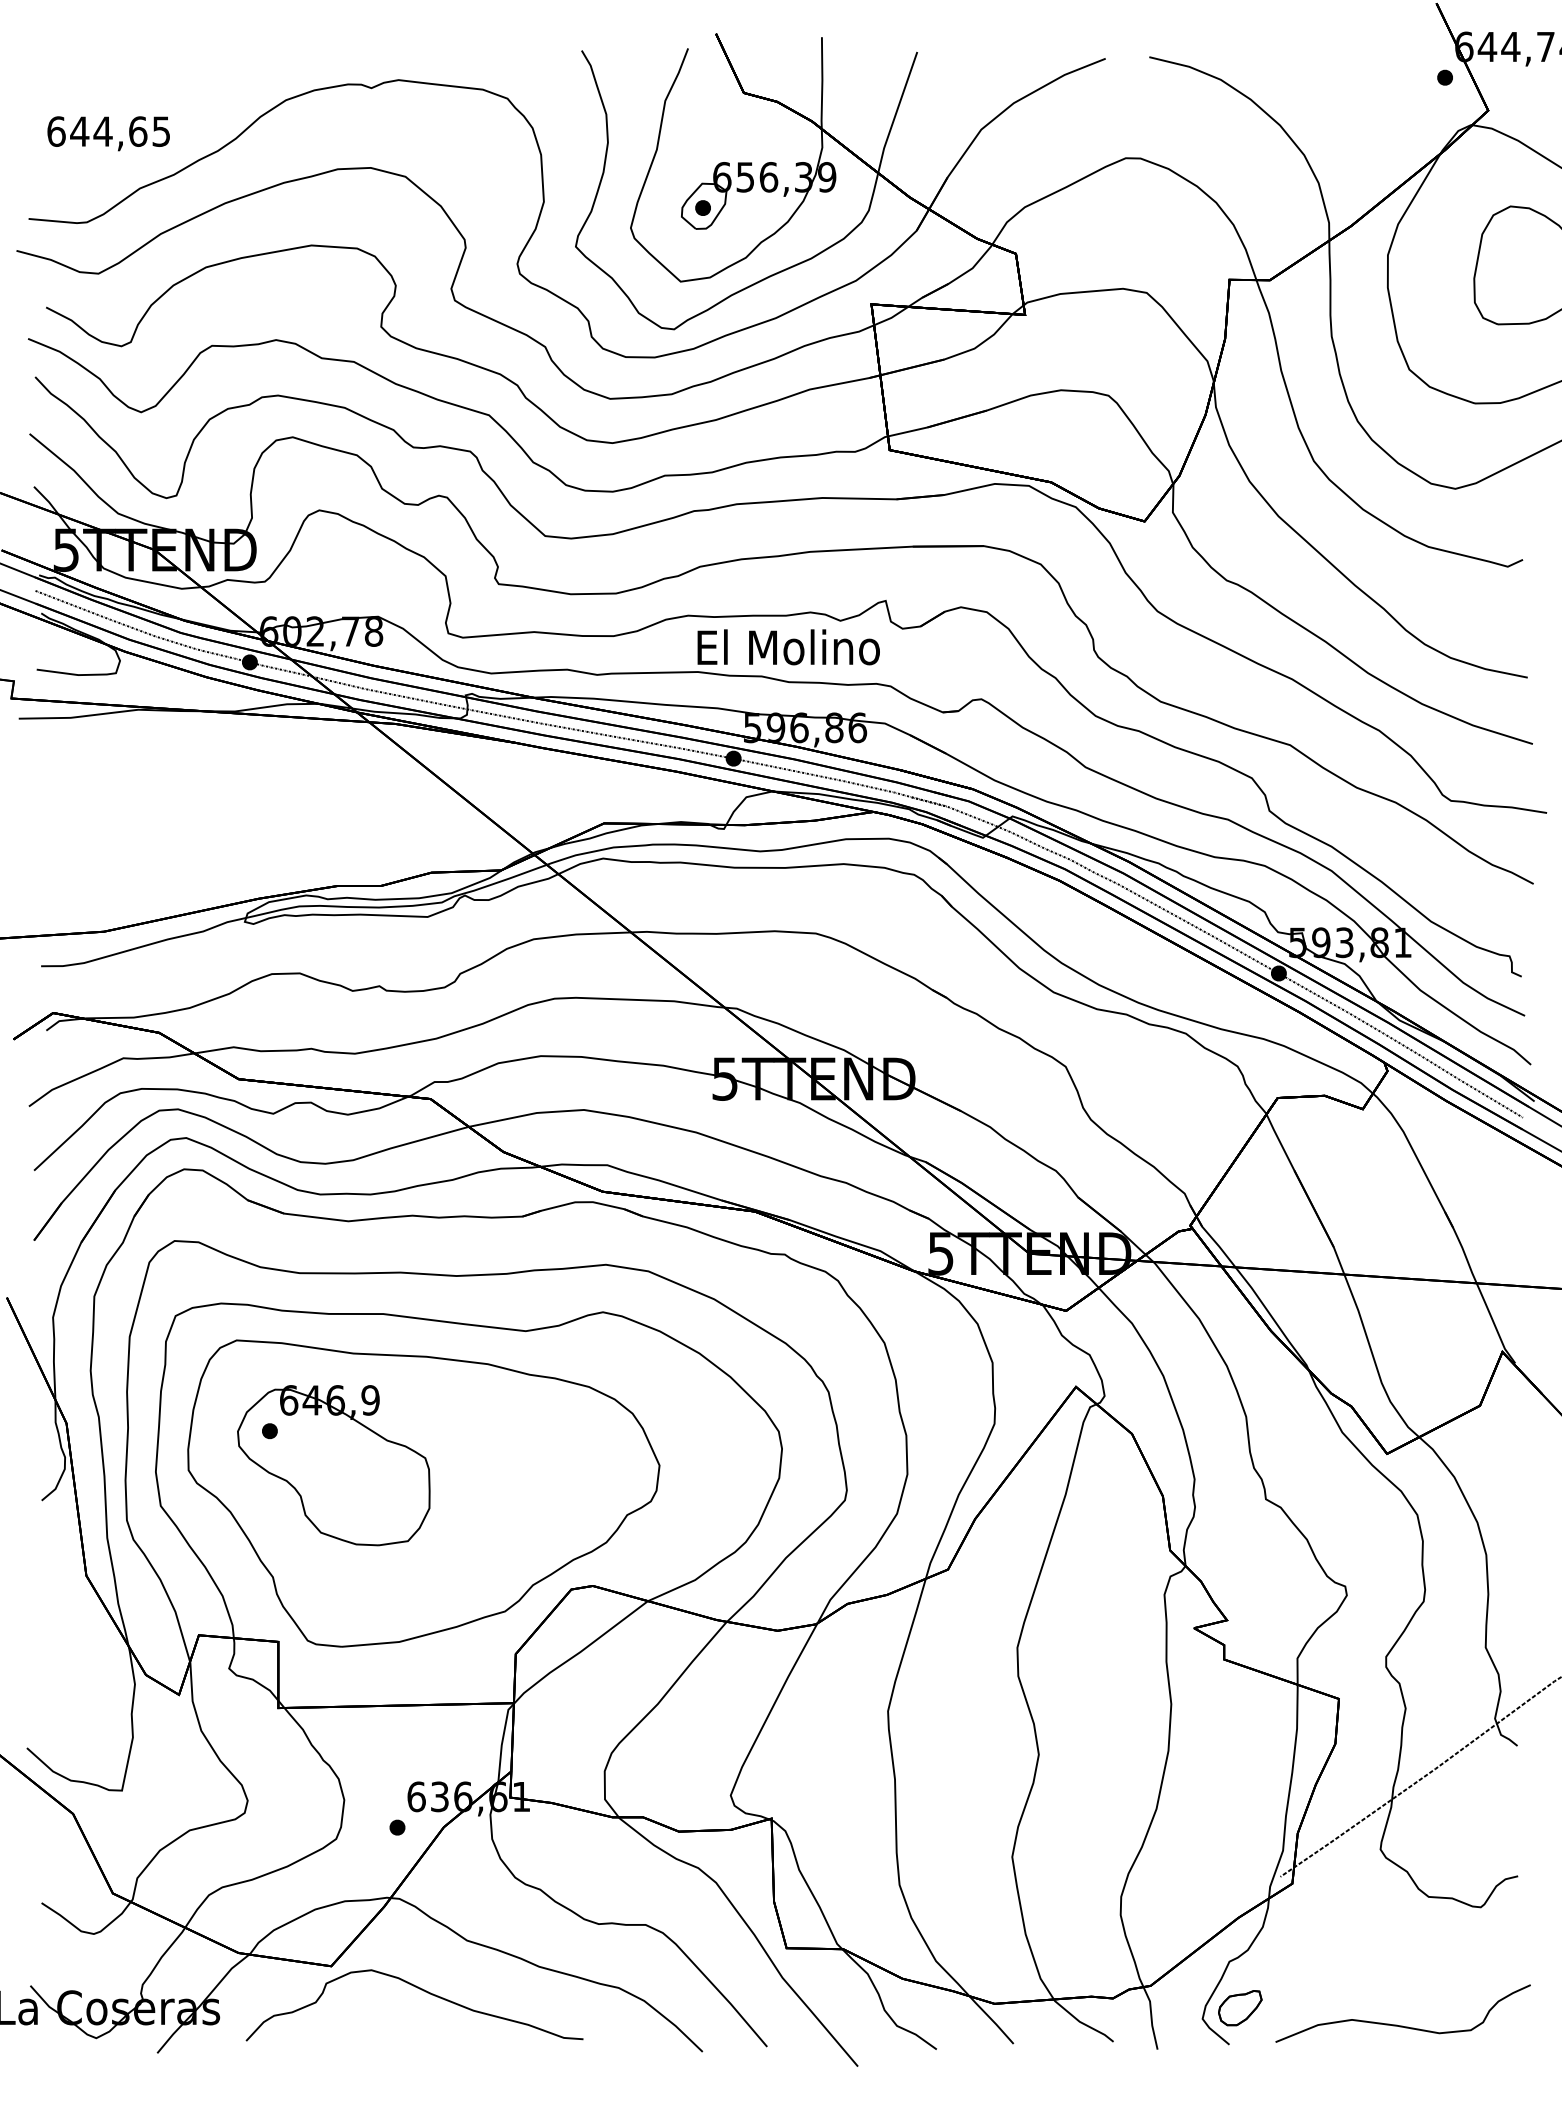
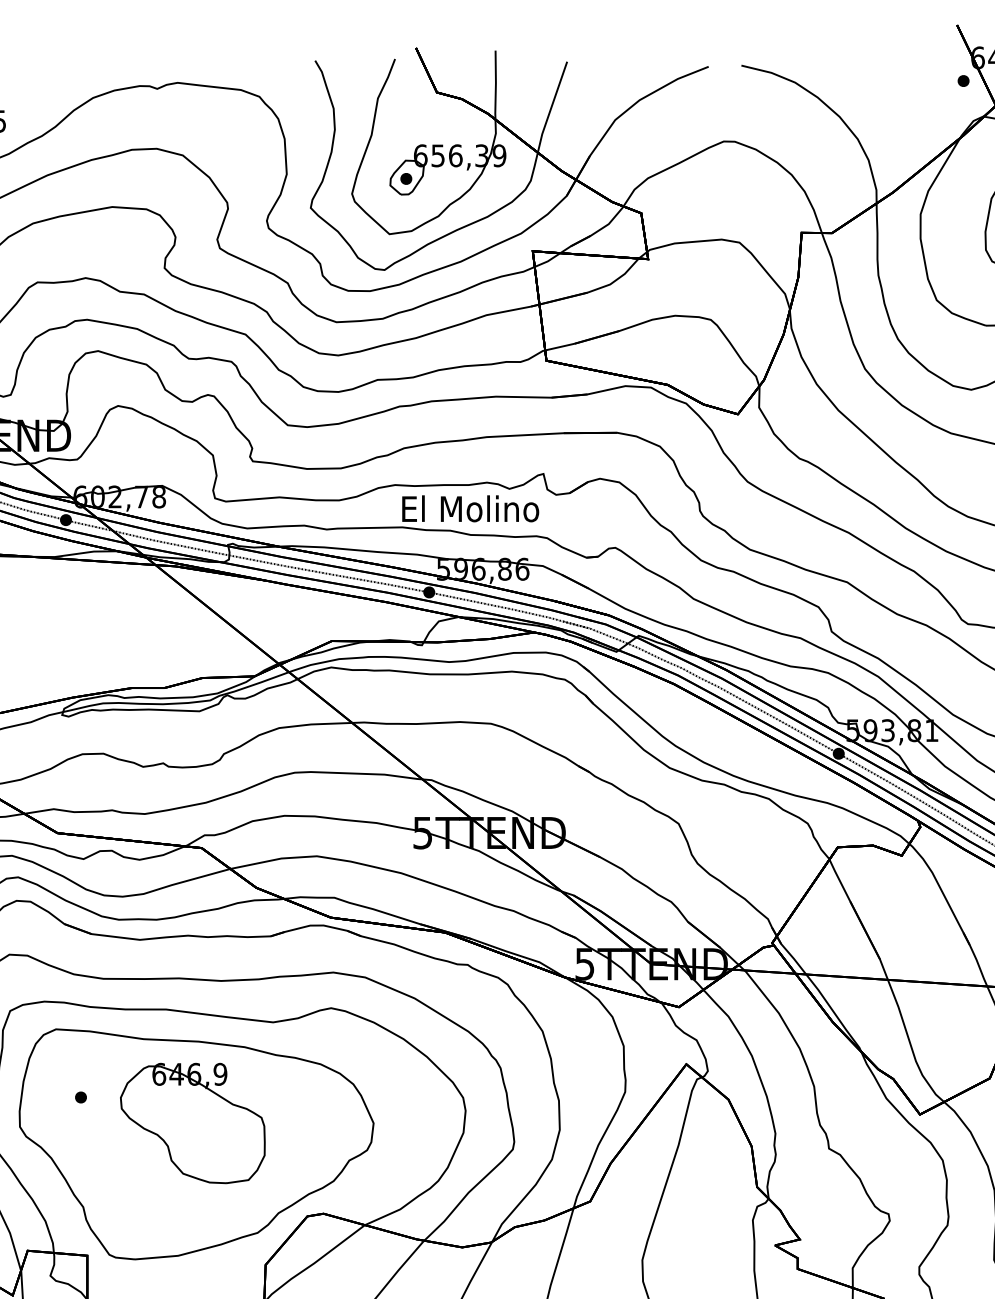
part: (333, 1465) -> (192, 1123), moved

